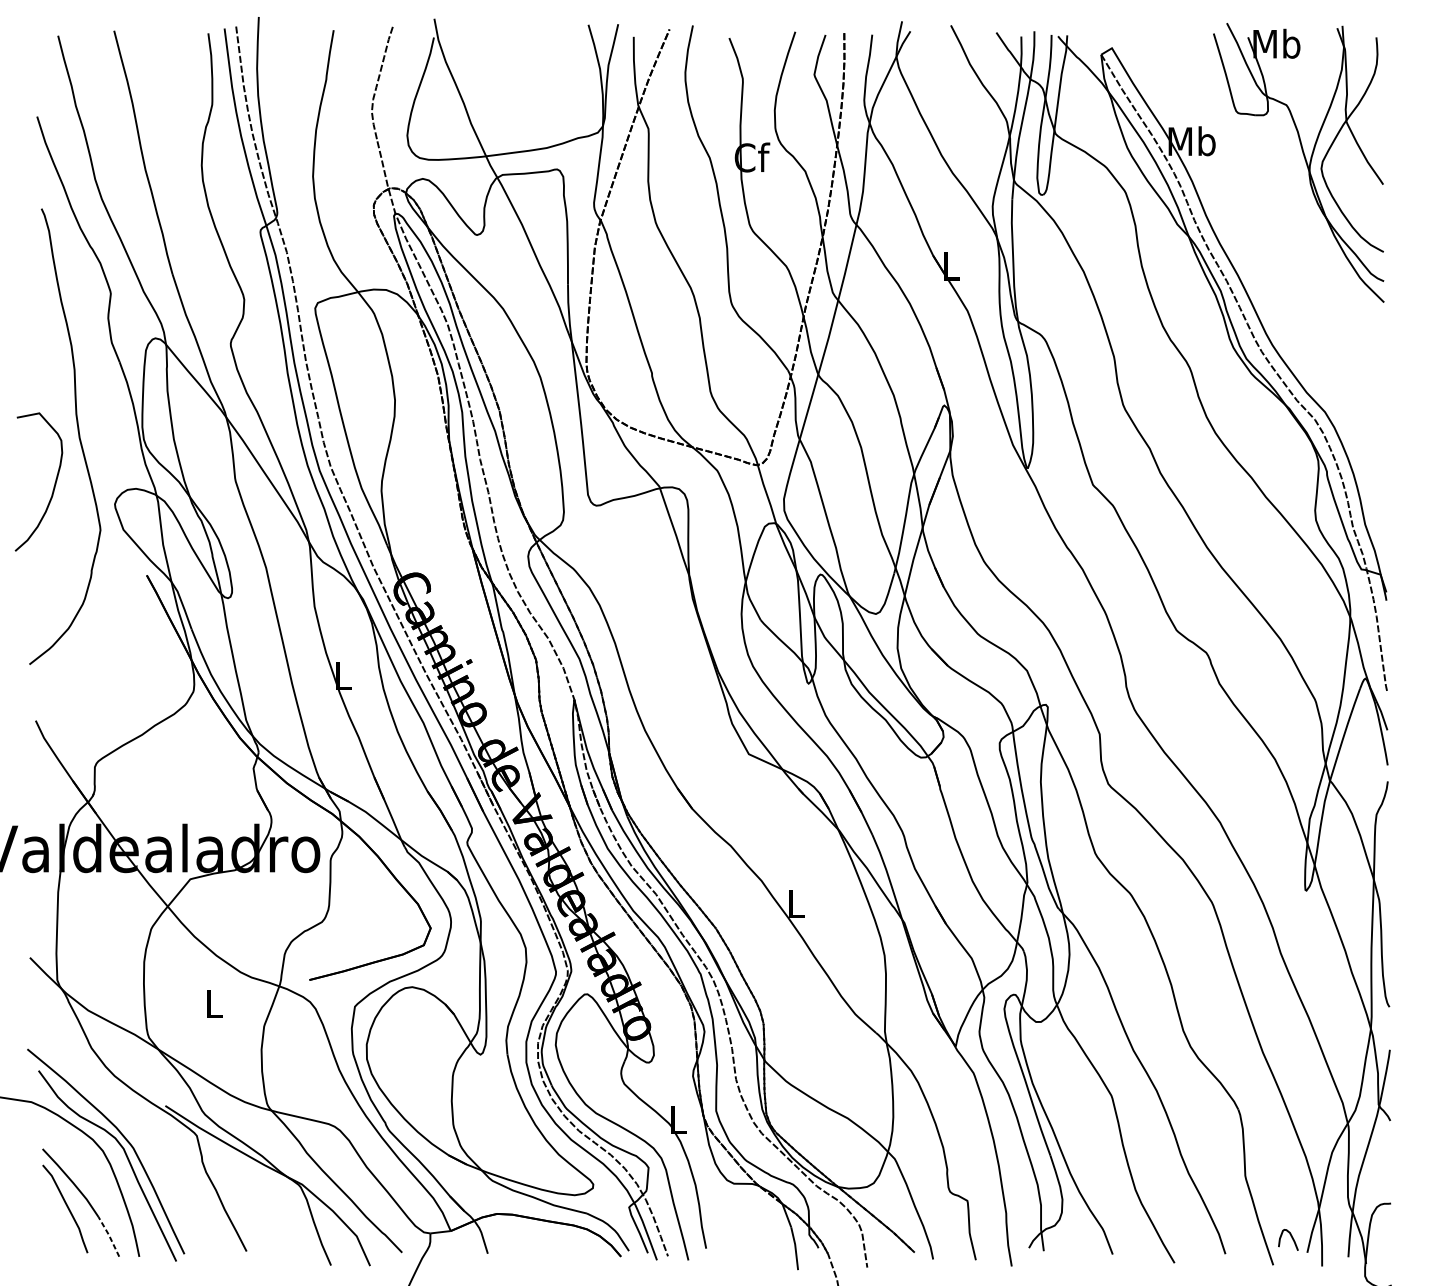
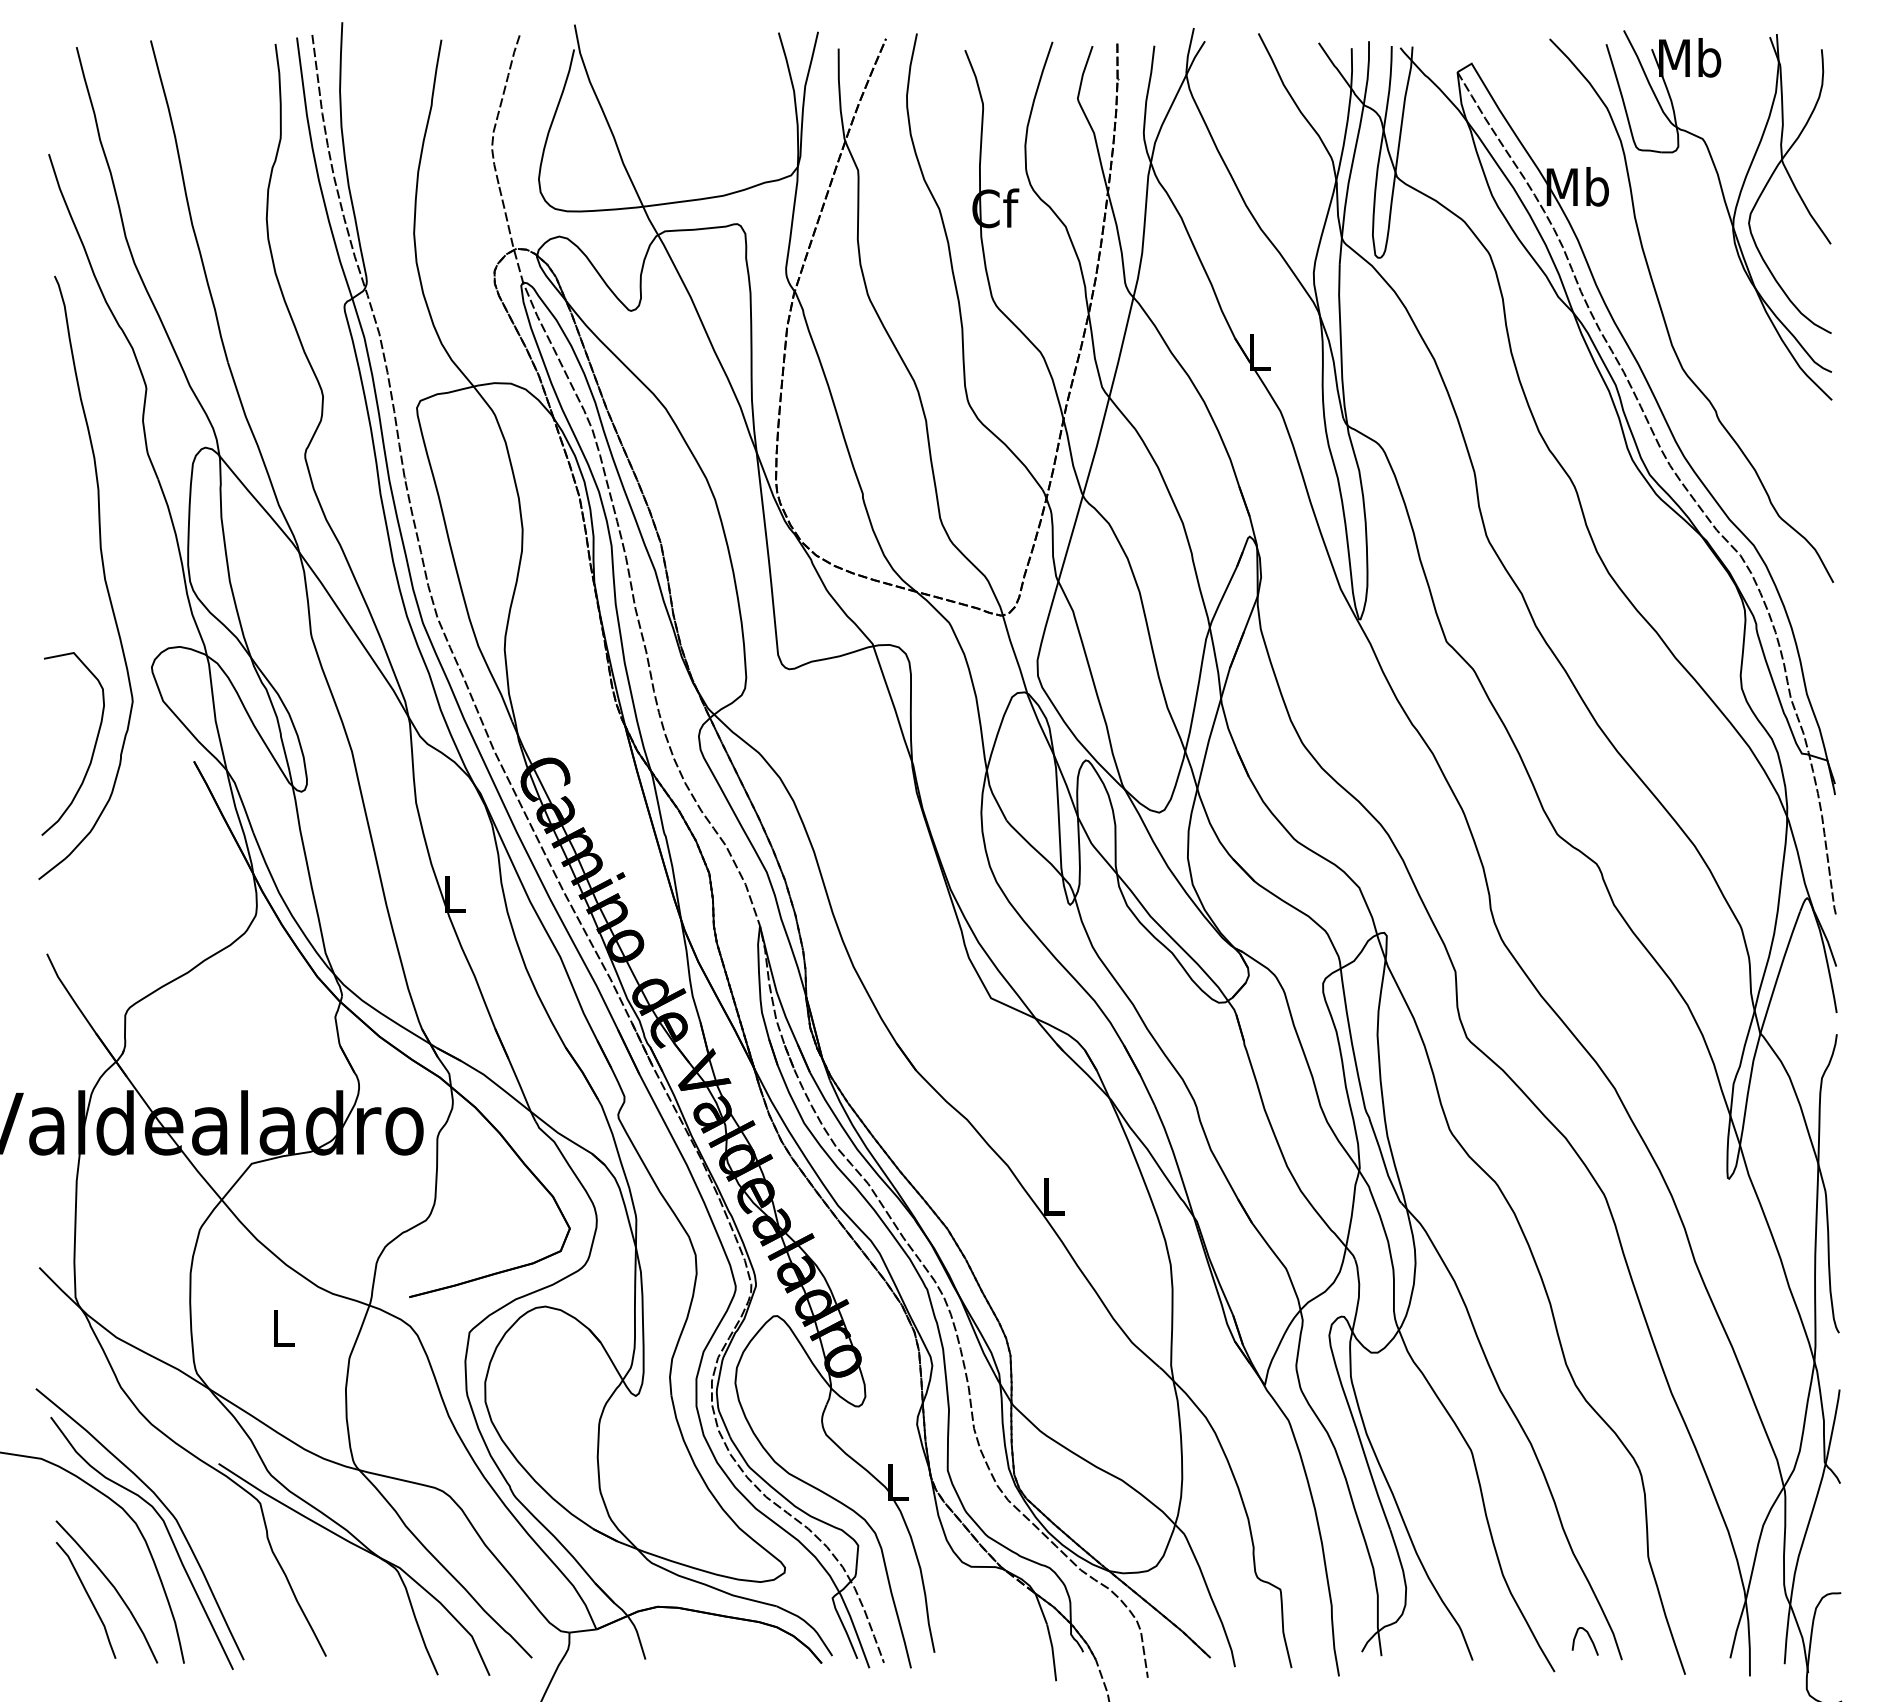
curve: (1258, 241) -> (1665, 319), added
curve: (54, 484) -> (93, 747), moved
line: (109, 1235) -> (144, 1635), dashed -> solid
curve: (1291, 1237) -> (1589, 1638), moved

